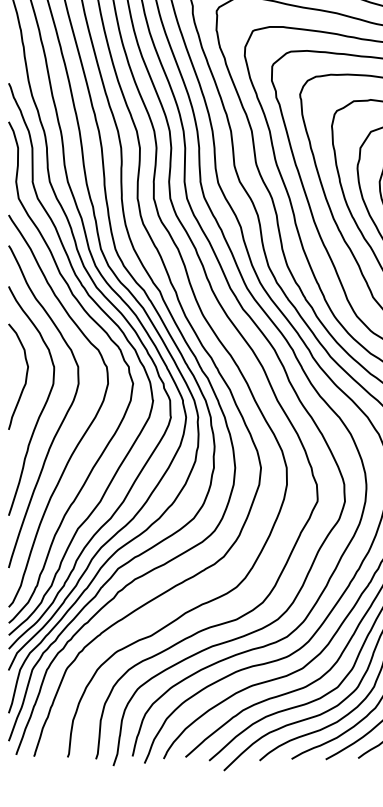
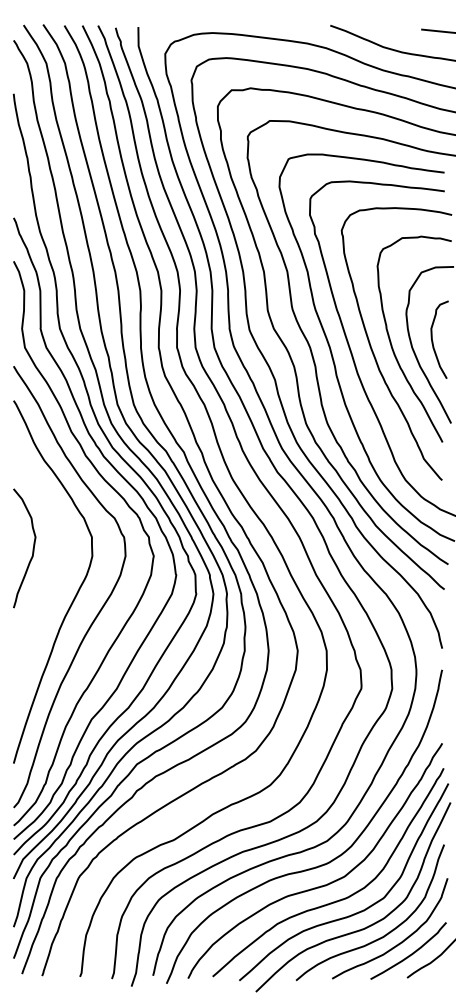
curve: (43, 407) -> (52, 582), removed

